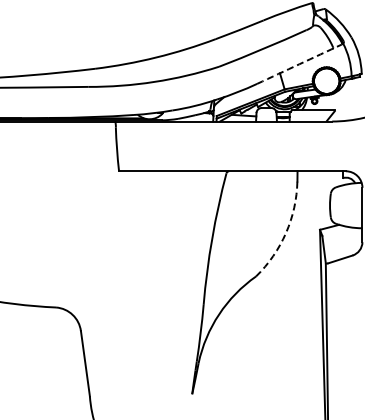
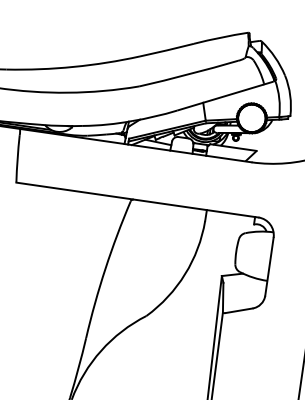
arc: (299, 64) -> (225, 96), dashed -> solid
arc: (286, 233) -> (185, 274), dashed -> solid

